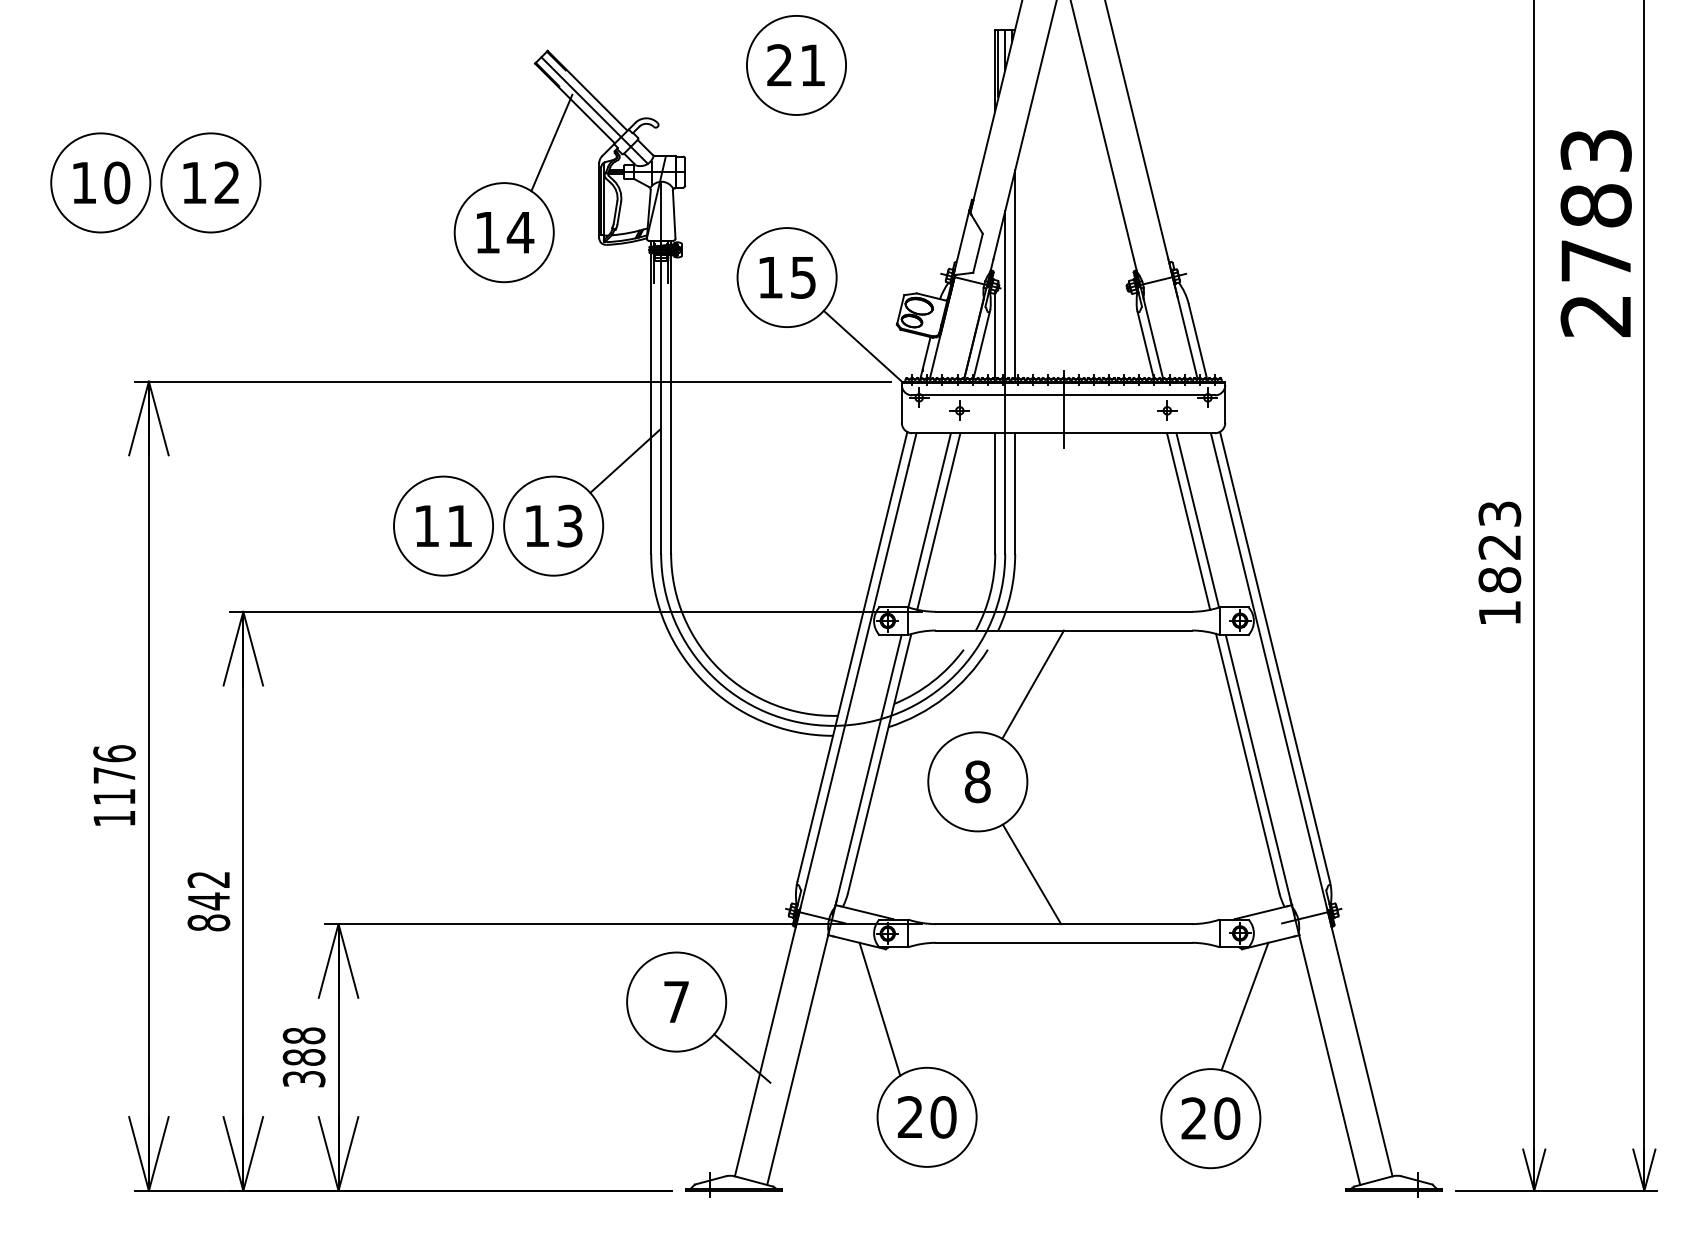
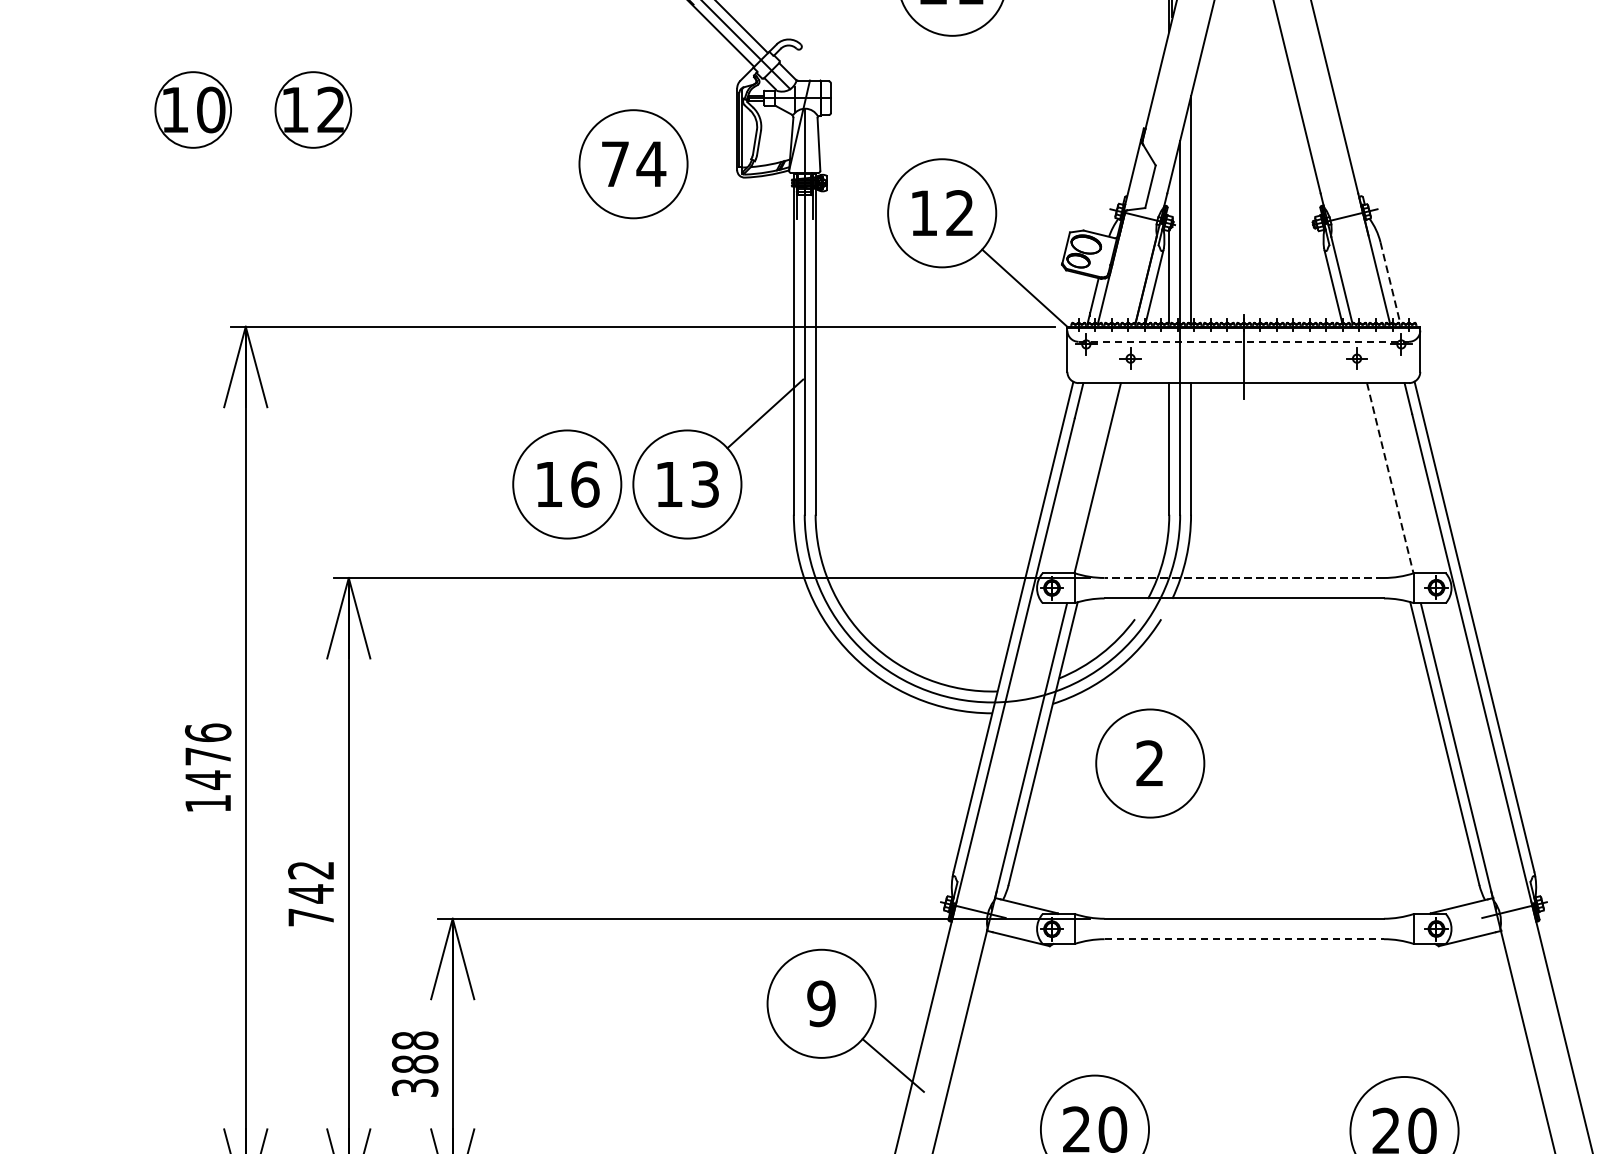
line: (551, 142) -> (685, 65), removed
circle: (100, 182) -> (192, 109), size x0.7
circle: (210, 182) -> (312, 109), size x0.7
text: (487, 232) -> (615, 164), 14 -> 74
text: (803, 277) -> (960, 213), 15 -> 12
line: (1198, 341) -> (1391, 283), solid -> dashed
line: (1064, 395) -> (1244, 341), solid -> dashed
line: (1197, 520) -> (1389, 478), solid -> dashed
line: (938, 521) -> (1107, 479), removed
line: (1188, 521) -> (1380, 479), removed
text: (460, 525) -> (585, 483), 11 -> 16
line: (1063, 611) -> (1243, 577), solid -> dashed
line: (1032, 684) -> (1209, 657), removed
text: (977, 781) -> (1149, 763), 8 -> 2
text: (114, 797) -> (208, 780), 1176 -> 1476
line: (1031, 874) -> (1208, 864), removed
text: (208, 922) -> (310, 917), 842 -> 742
line: (1063, 942) -> (1243, 938), solid -> dashed
text: (676, 1001) -> (821, 1003), 7 -> 9
line: (1244, 1006) -> (1441, 1008), removed
line: (879, 1008) -> (1042, 1010), removed

